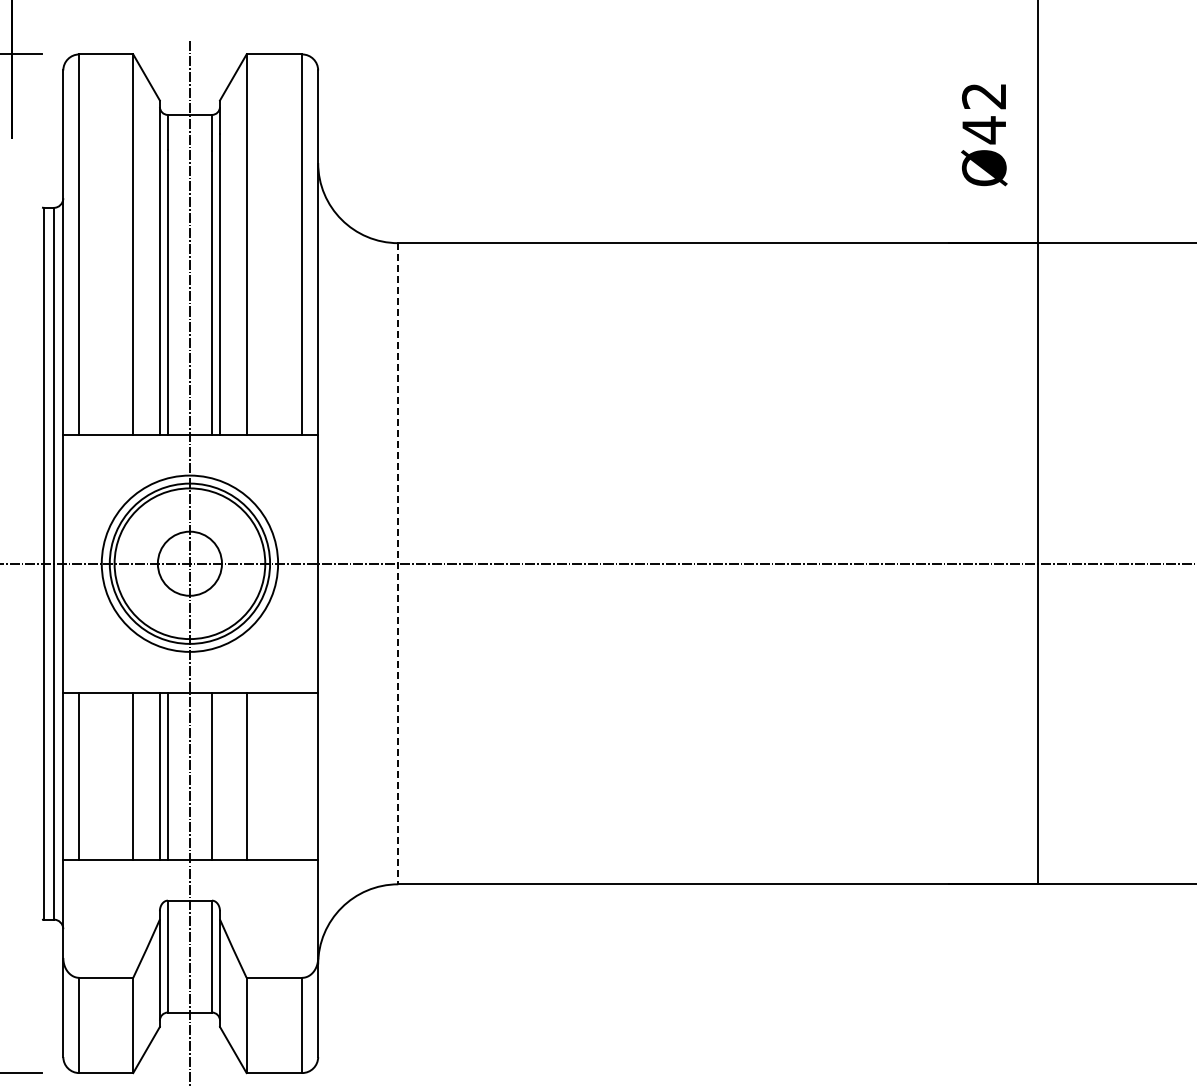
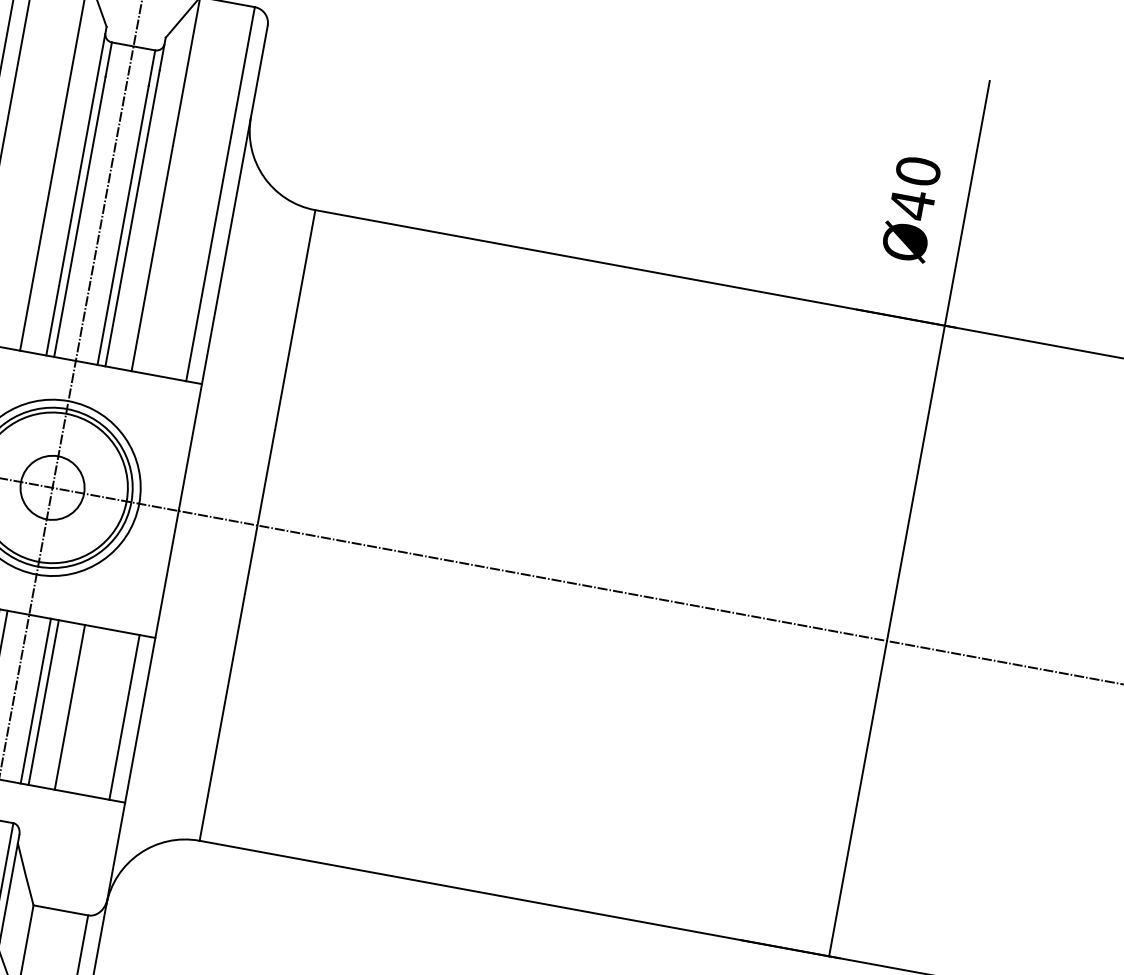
text: (984, 95) -> (918, 170), Ø42 -> Ø40
line: (398, 563) -> (257, 525), dashed -> solid
line: (220, 776) -> (44, 702), added
line: (302, 776) -> (124, 717), added

